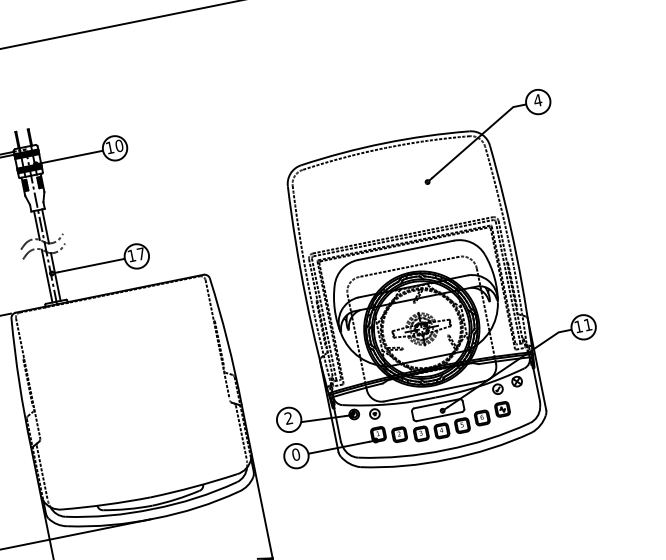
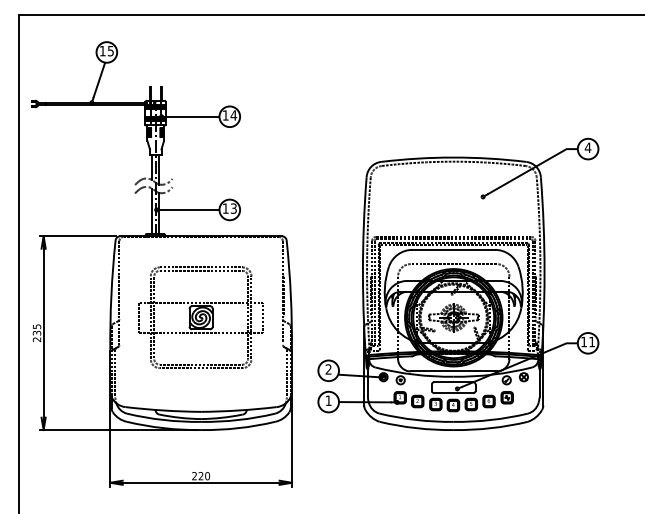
text: (119, 146) -> (233, 115), 10 -> 14
text: (140, 253) -> (233, 208), 17 -> 13
part: (127, 388) -> (200, 317), added
text: (295, 454) -> (328, 400), 0 -> 1

